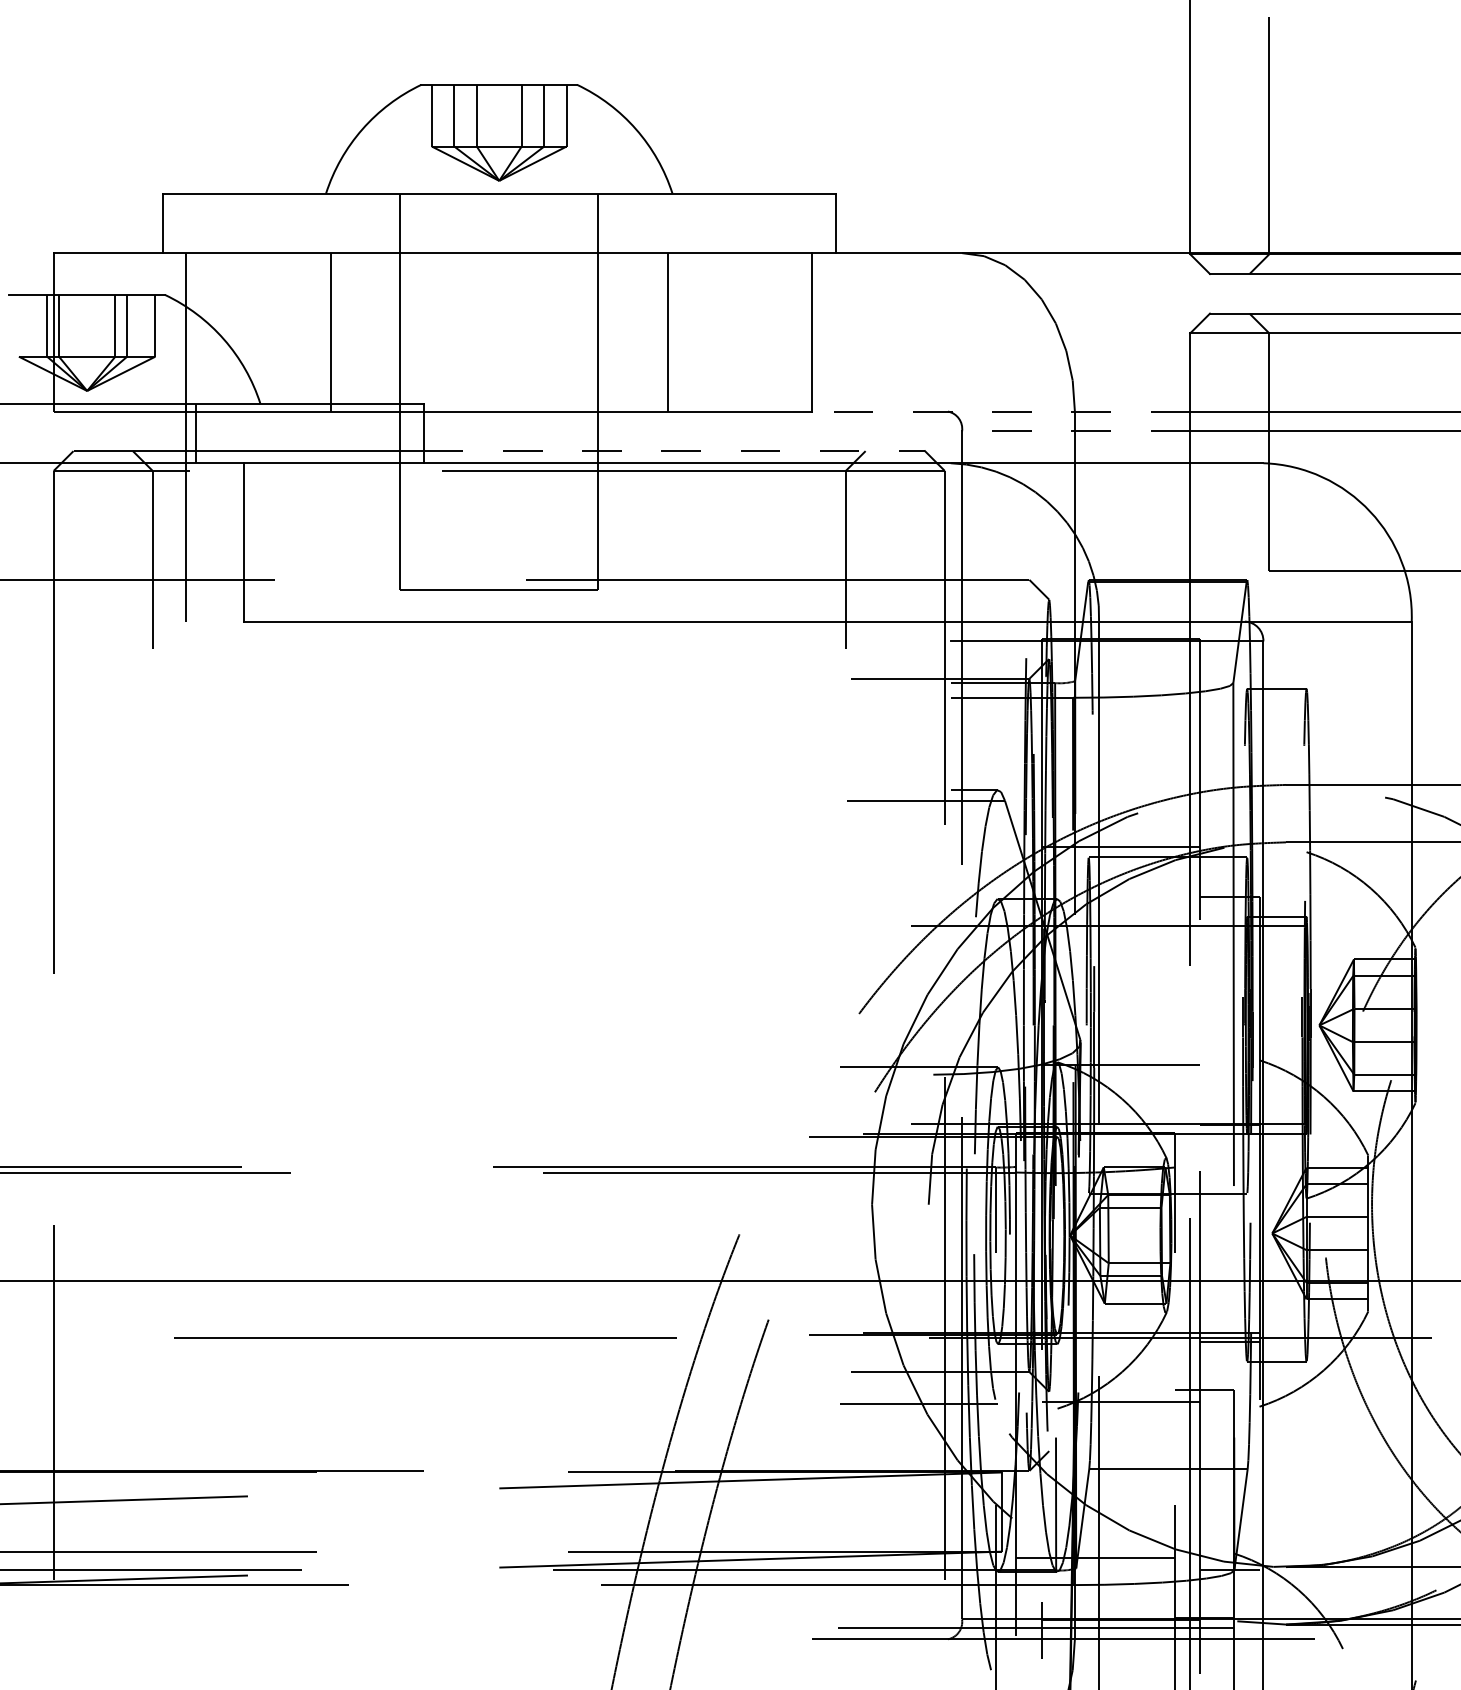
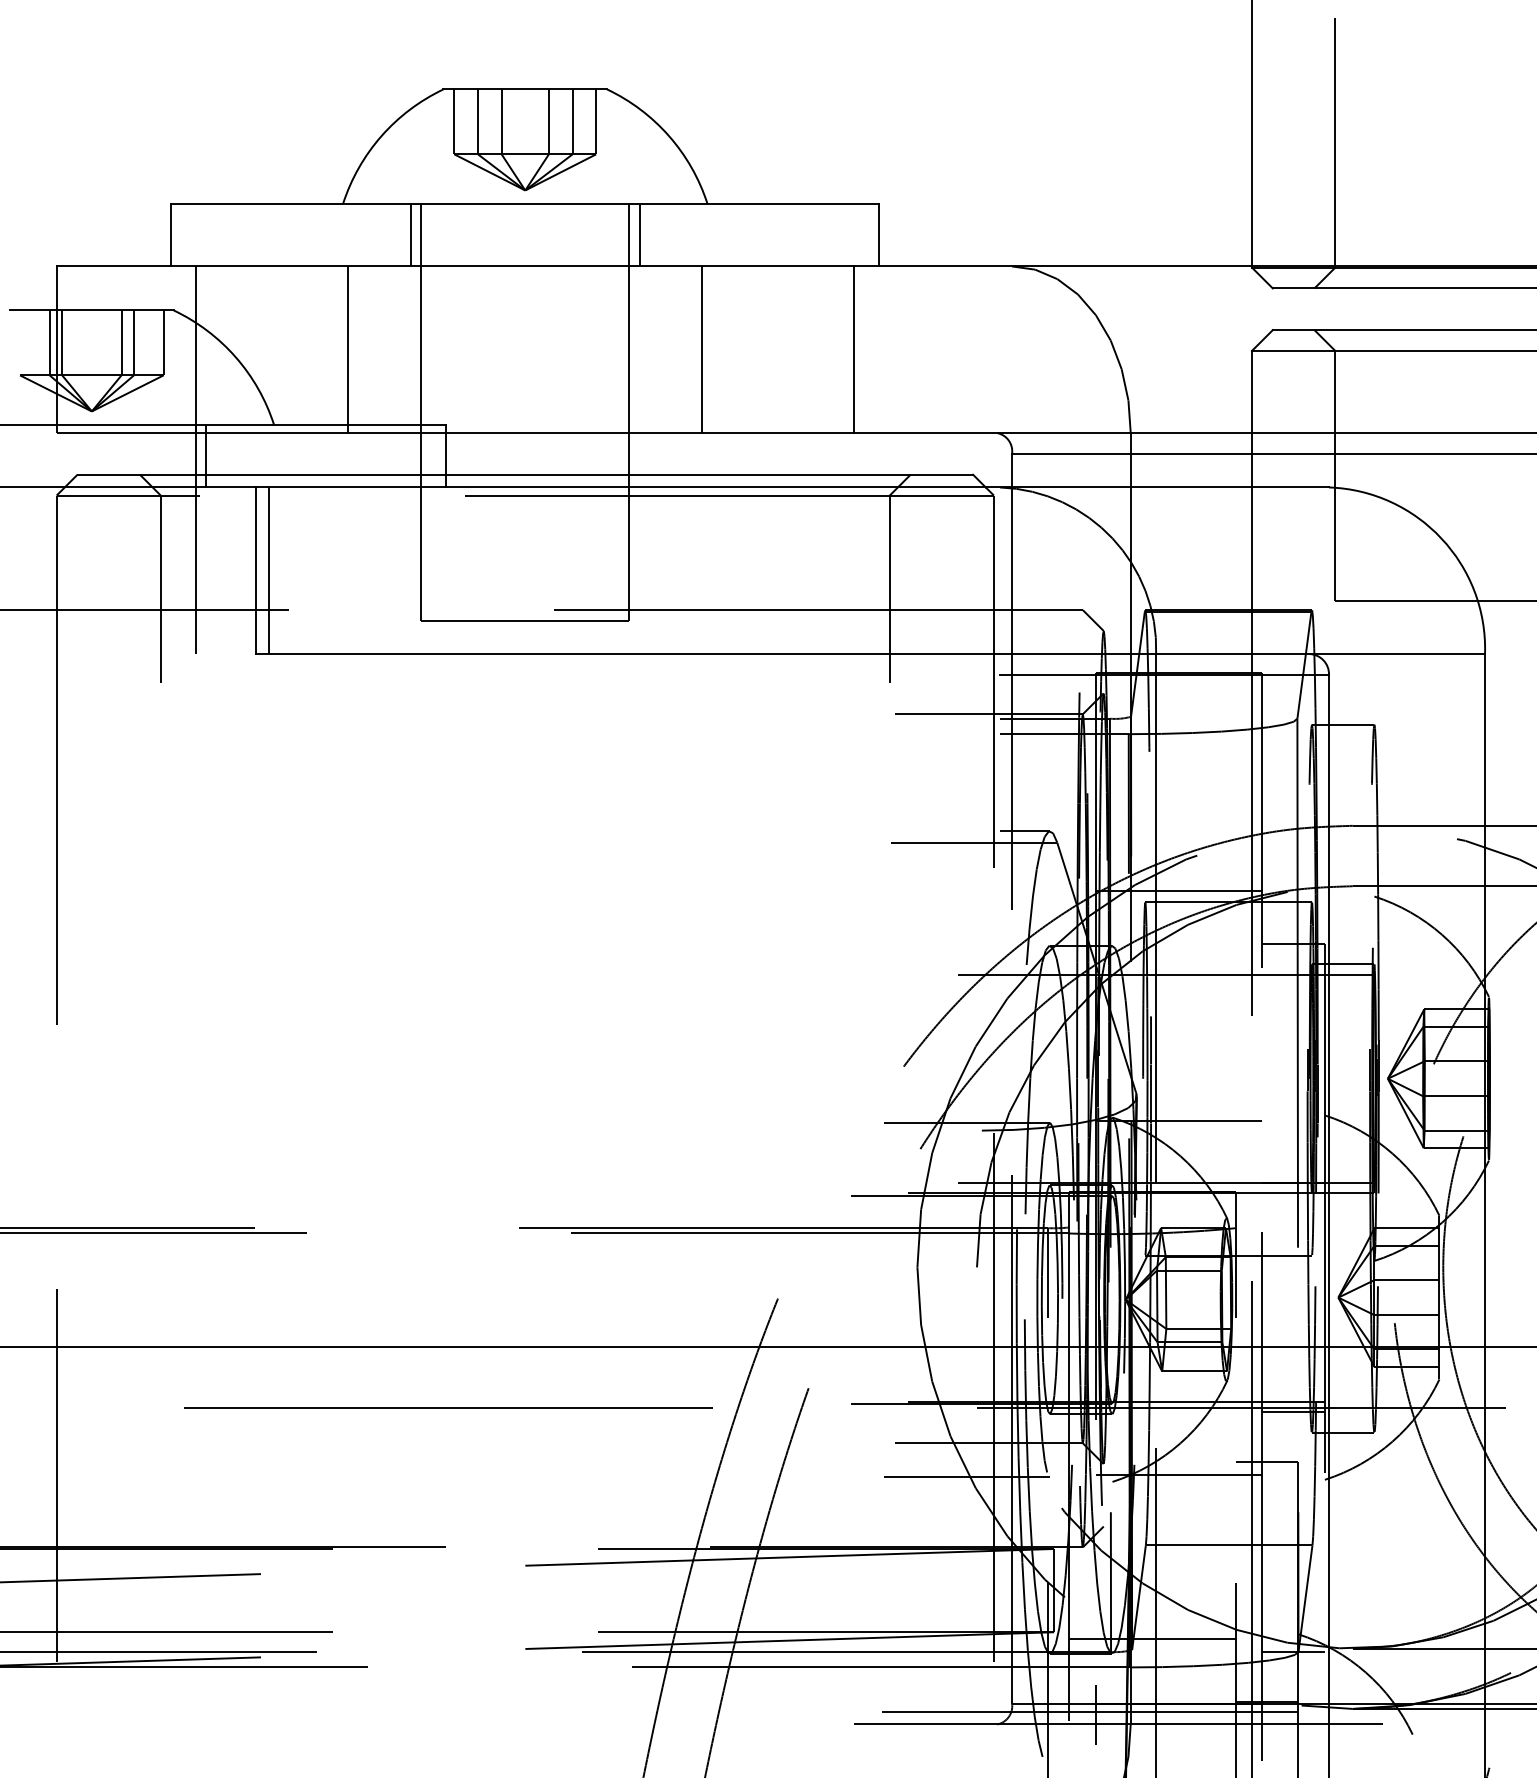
line: (390, 223) -> (410, 235), added
line: (608, 223) -> (640, 235), added
line: (1000, 411) -> (1052, 433), dashed -> solid
line: (1075, 431) -> (1131, 454), dashed -> solid
line: (674, 451) -> (709, 475), dashed -> solid
line: (255, 542) -> (268, 570), added

